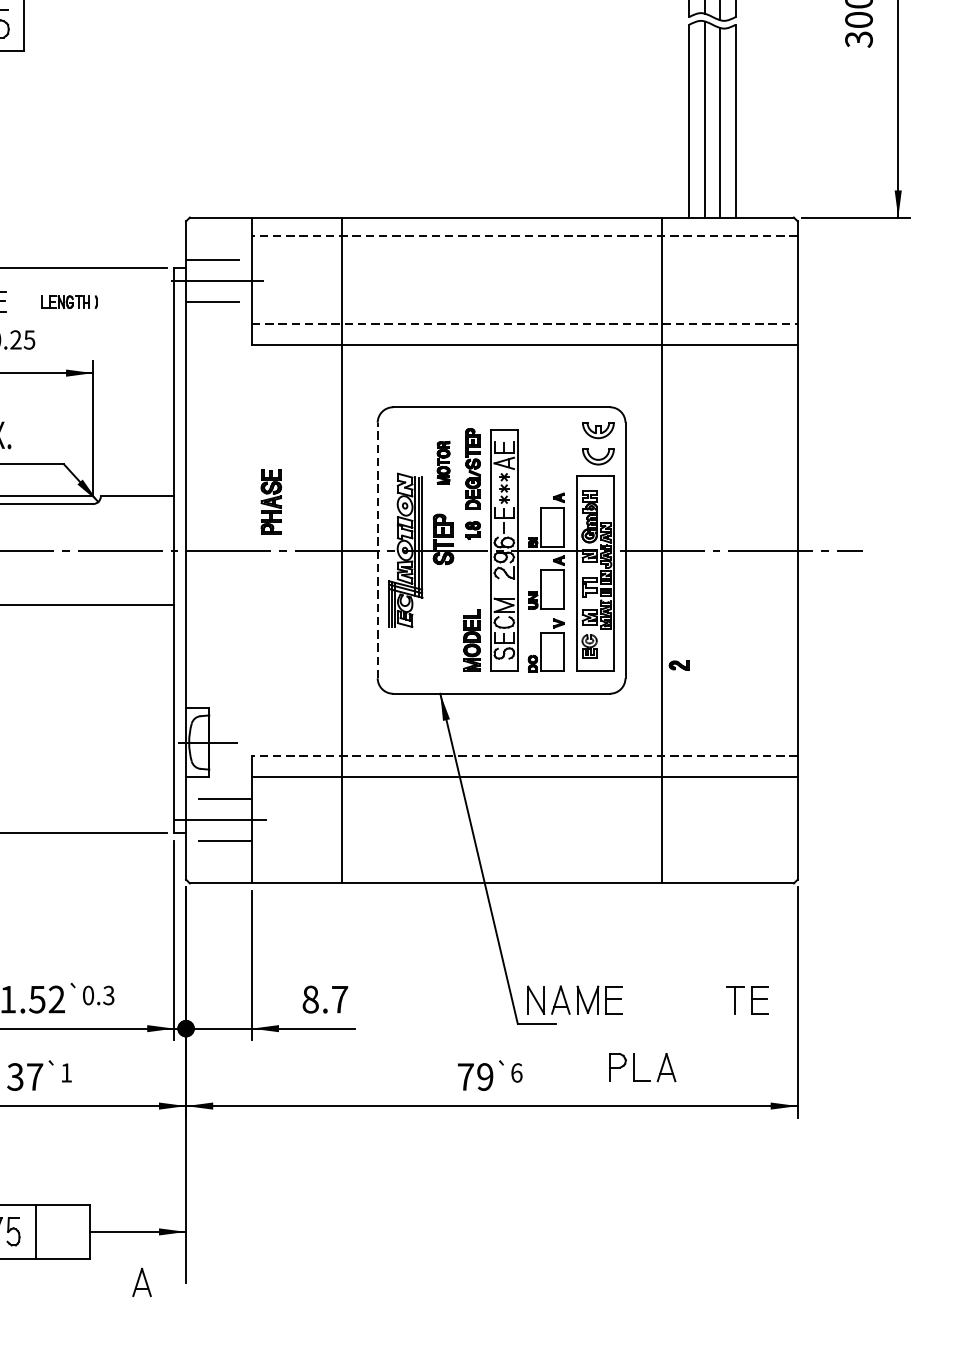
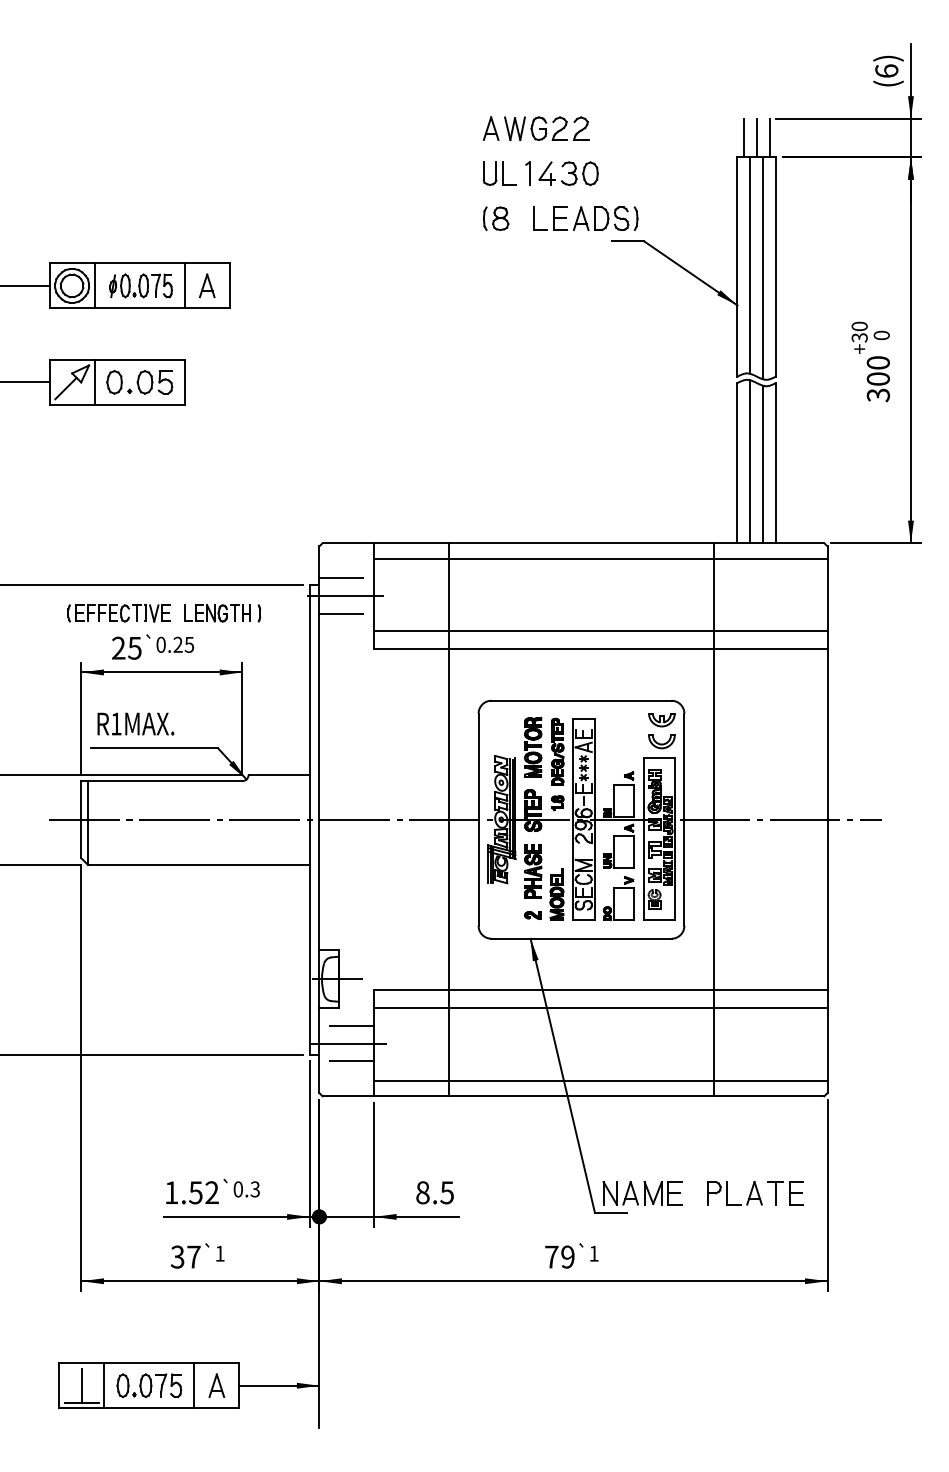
line: (524, 235) -> (600, 558), dashed -> solid
part: (69, 302) -> (222, 613), size x1.67
line: (524, 323) -> (600, 631), dashed -> solid
part: (443, 462) -> (533, 746), size x1.67
part: (271, 502) -> (533, 871), moved
line: (377, 550) -> (478, 819), dashed -> solid
part: (678, 665) -> (532, 915), moved
line: (524, 756) -> (600, 990), dashed -> solid
line: (524, 864) -> (600, 1080), added
text: (339, 999) -> (446, 1192), 8.7 -> 8.5
part: (634, 1067) -> (727, 1193), moved
text: (516, 1072) -> (593, 1253), 6 -> 1
part: (141, 1282) -> (216, 1385), moved

